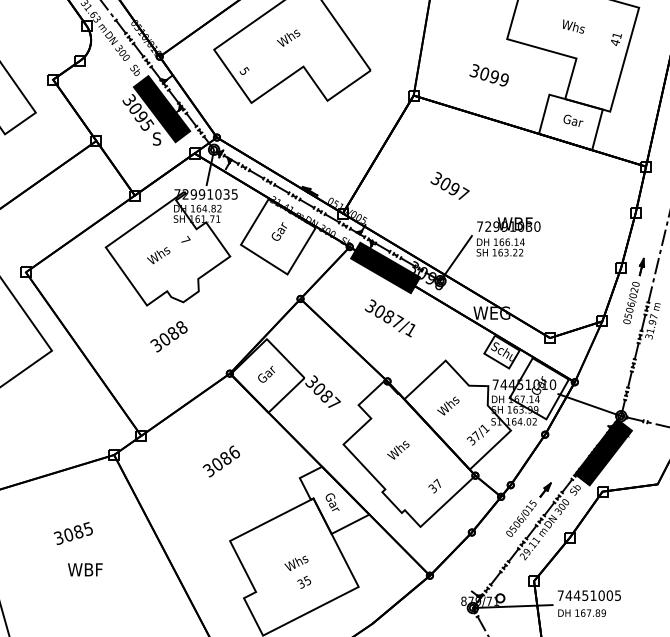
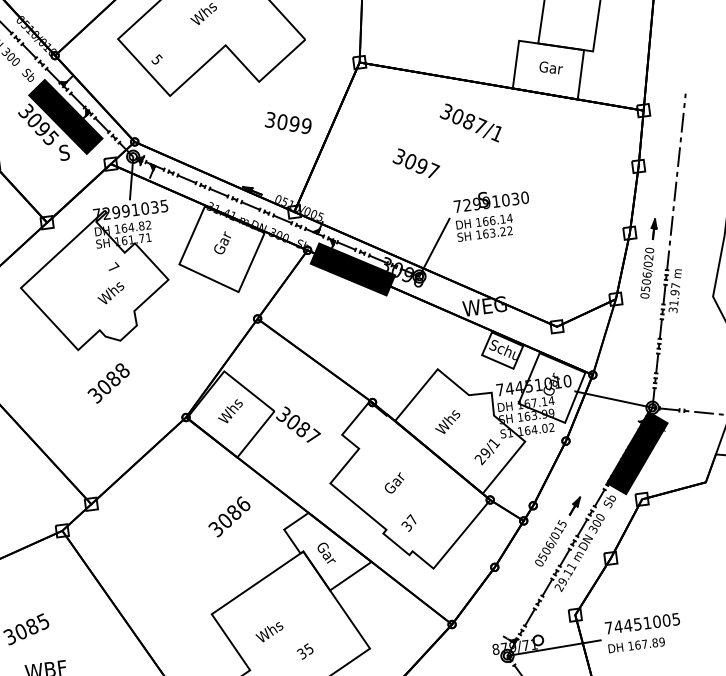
text: (488, 75) -> (287, 123), moved
text: (514, 223) -> (497, 197), WBF -> S
text: (158, 255) -> (110, 293), moved
text: (389, 318) -> (470, 123), moved
text: (267, 373) -> (230, 411), Gar -> Whs
text: (473, 438) -> (482, 456), 37/1 -> 29/1
text: (398, 449) -> (395, 480), Whs -> Gar
text: (220, 461) -> (228, 517), moved
text: (434, 485) -> (408, 522), moved
text: (296, 562) -> (269, 631), moved

